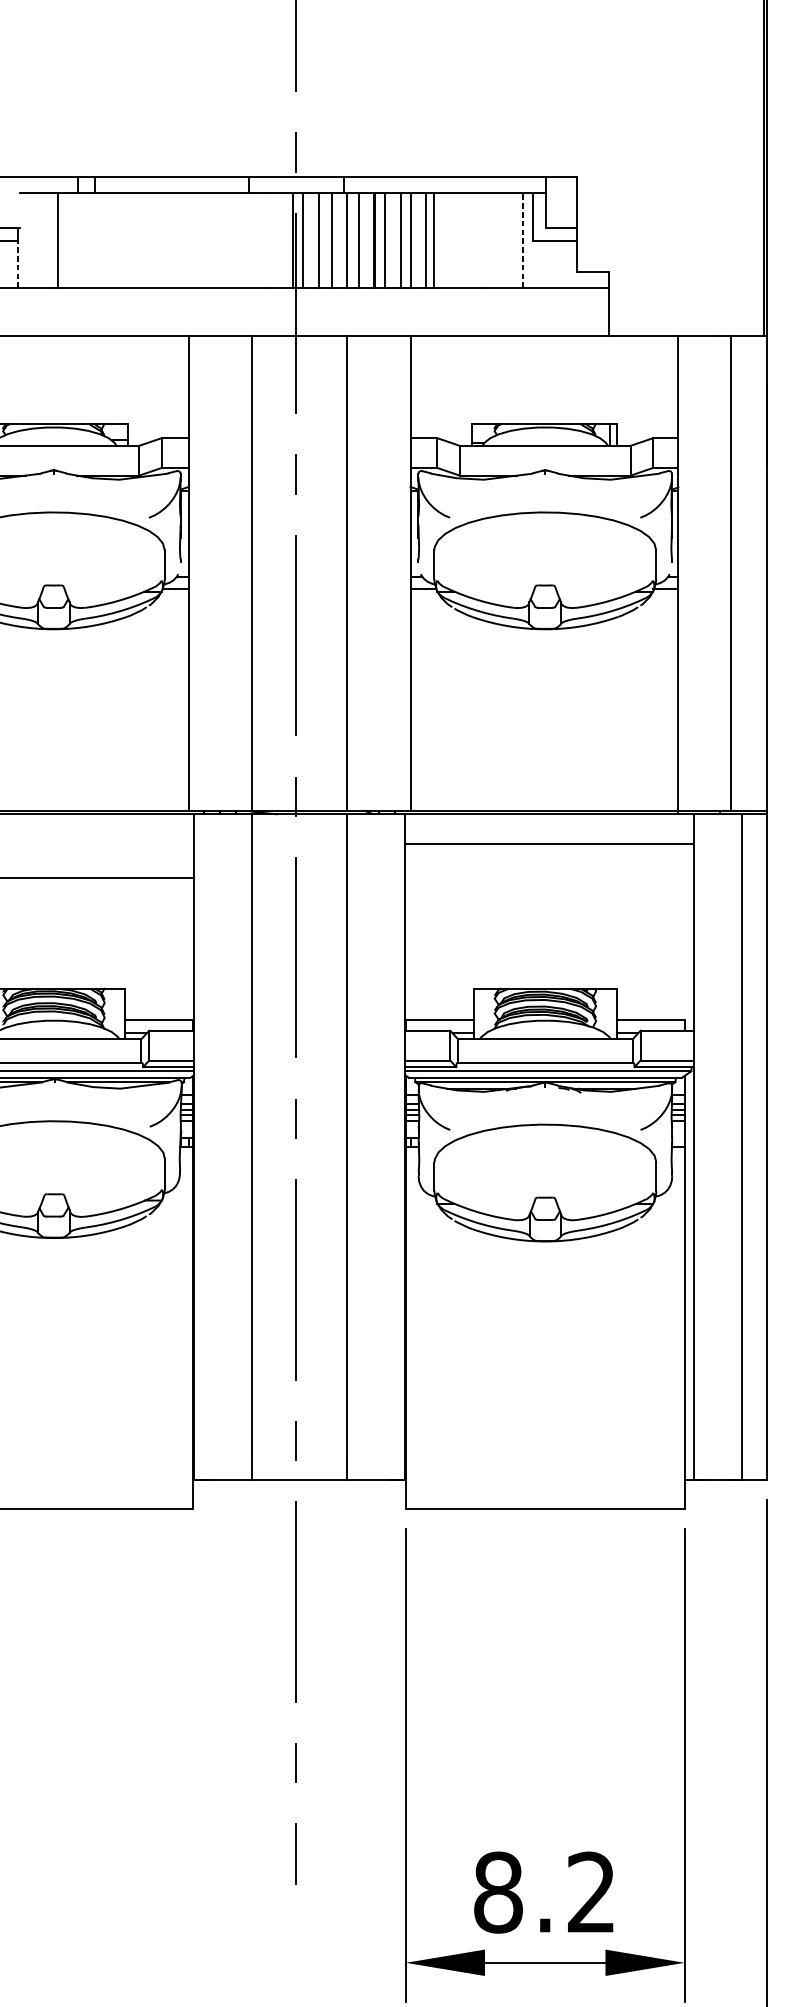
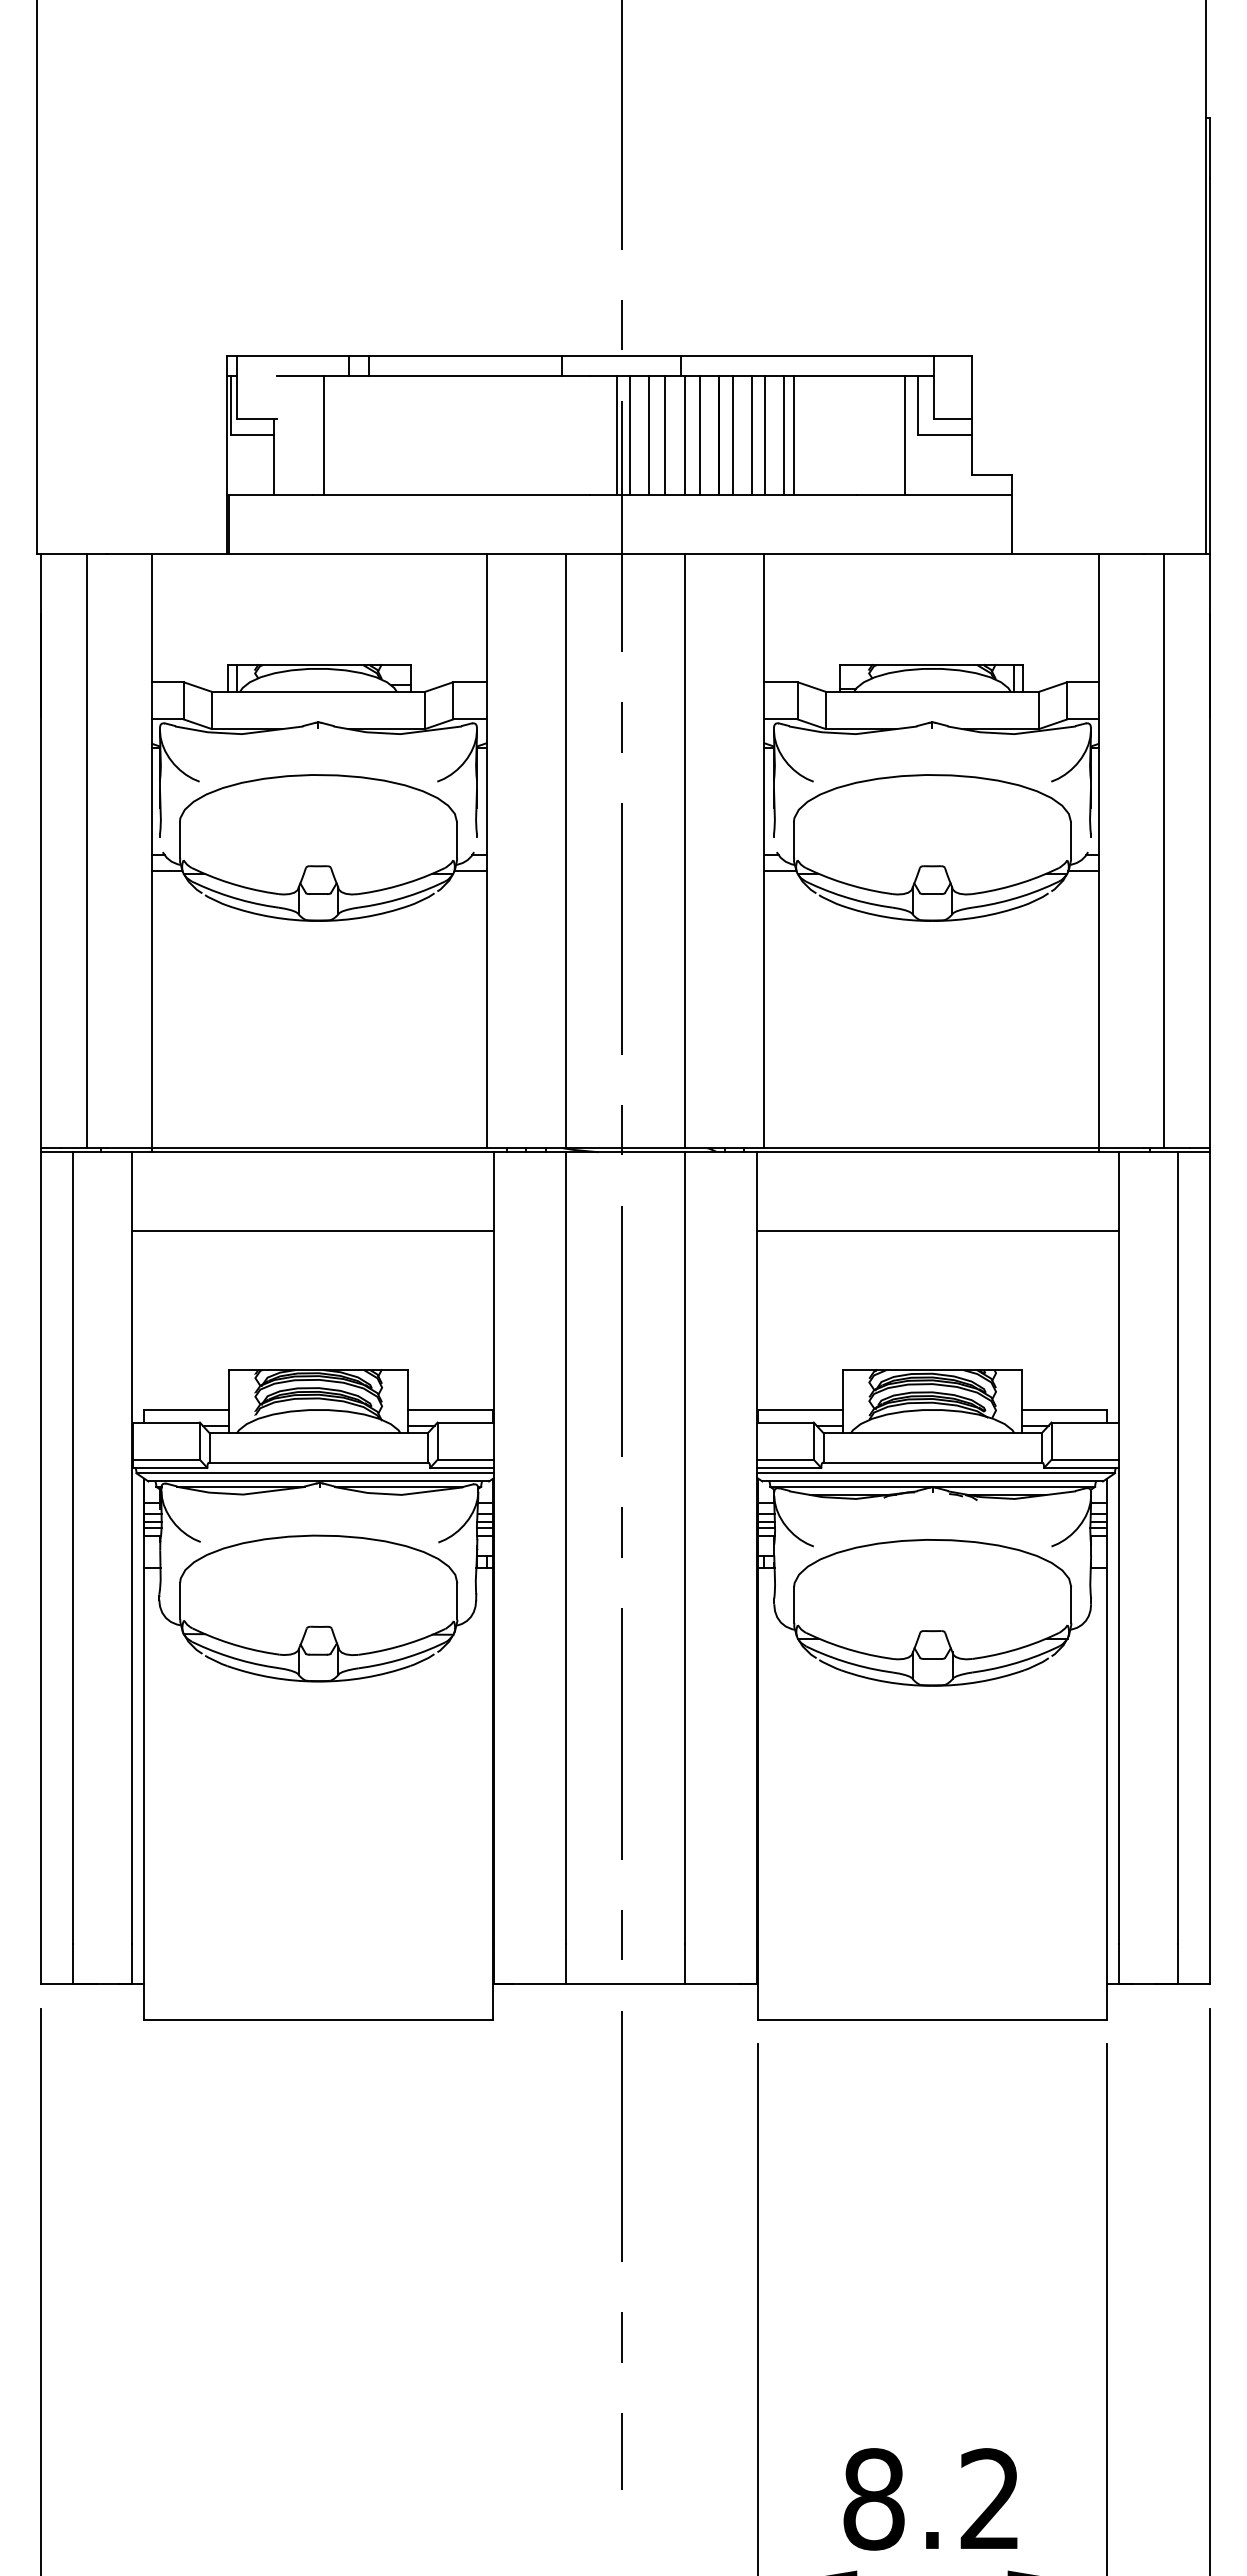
line: (523, 239) -> (905, 434), dashed -> solid
line: (18, 263) -> (274, 464), dashed -> solid
line: (549, 844) -> (937, 1231), moved

